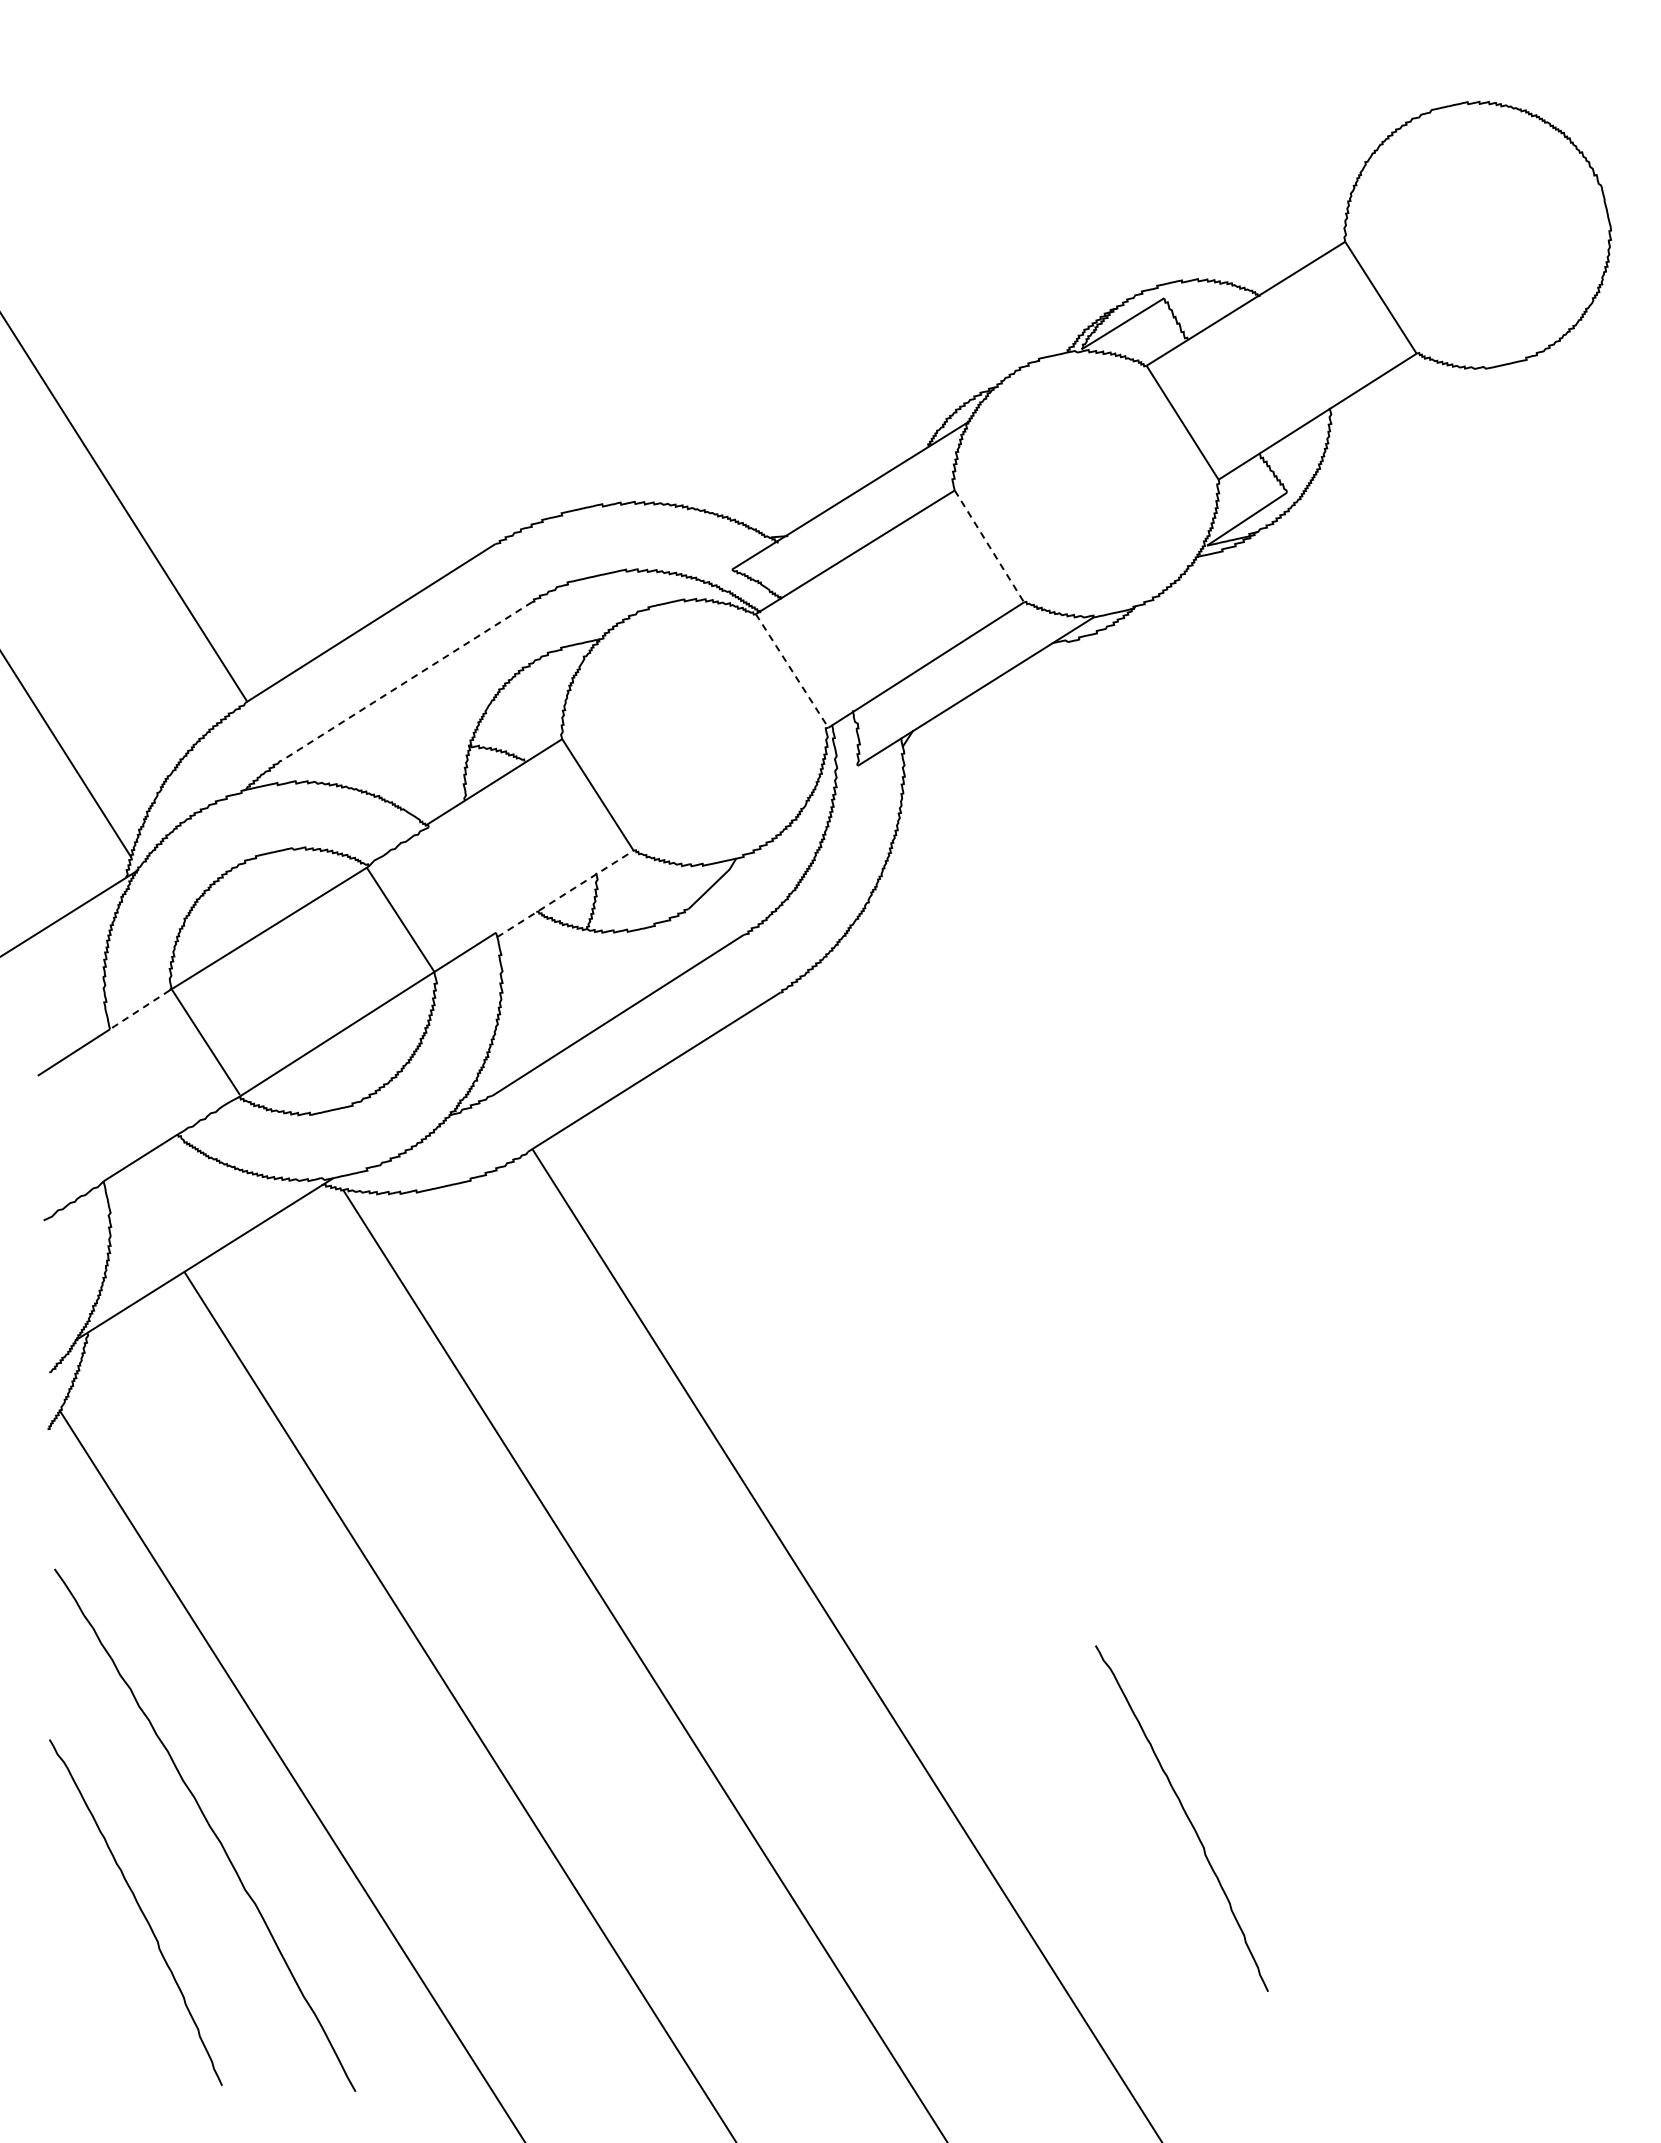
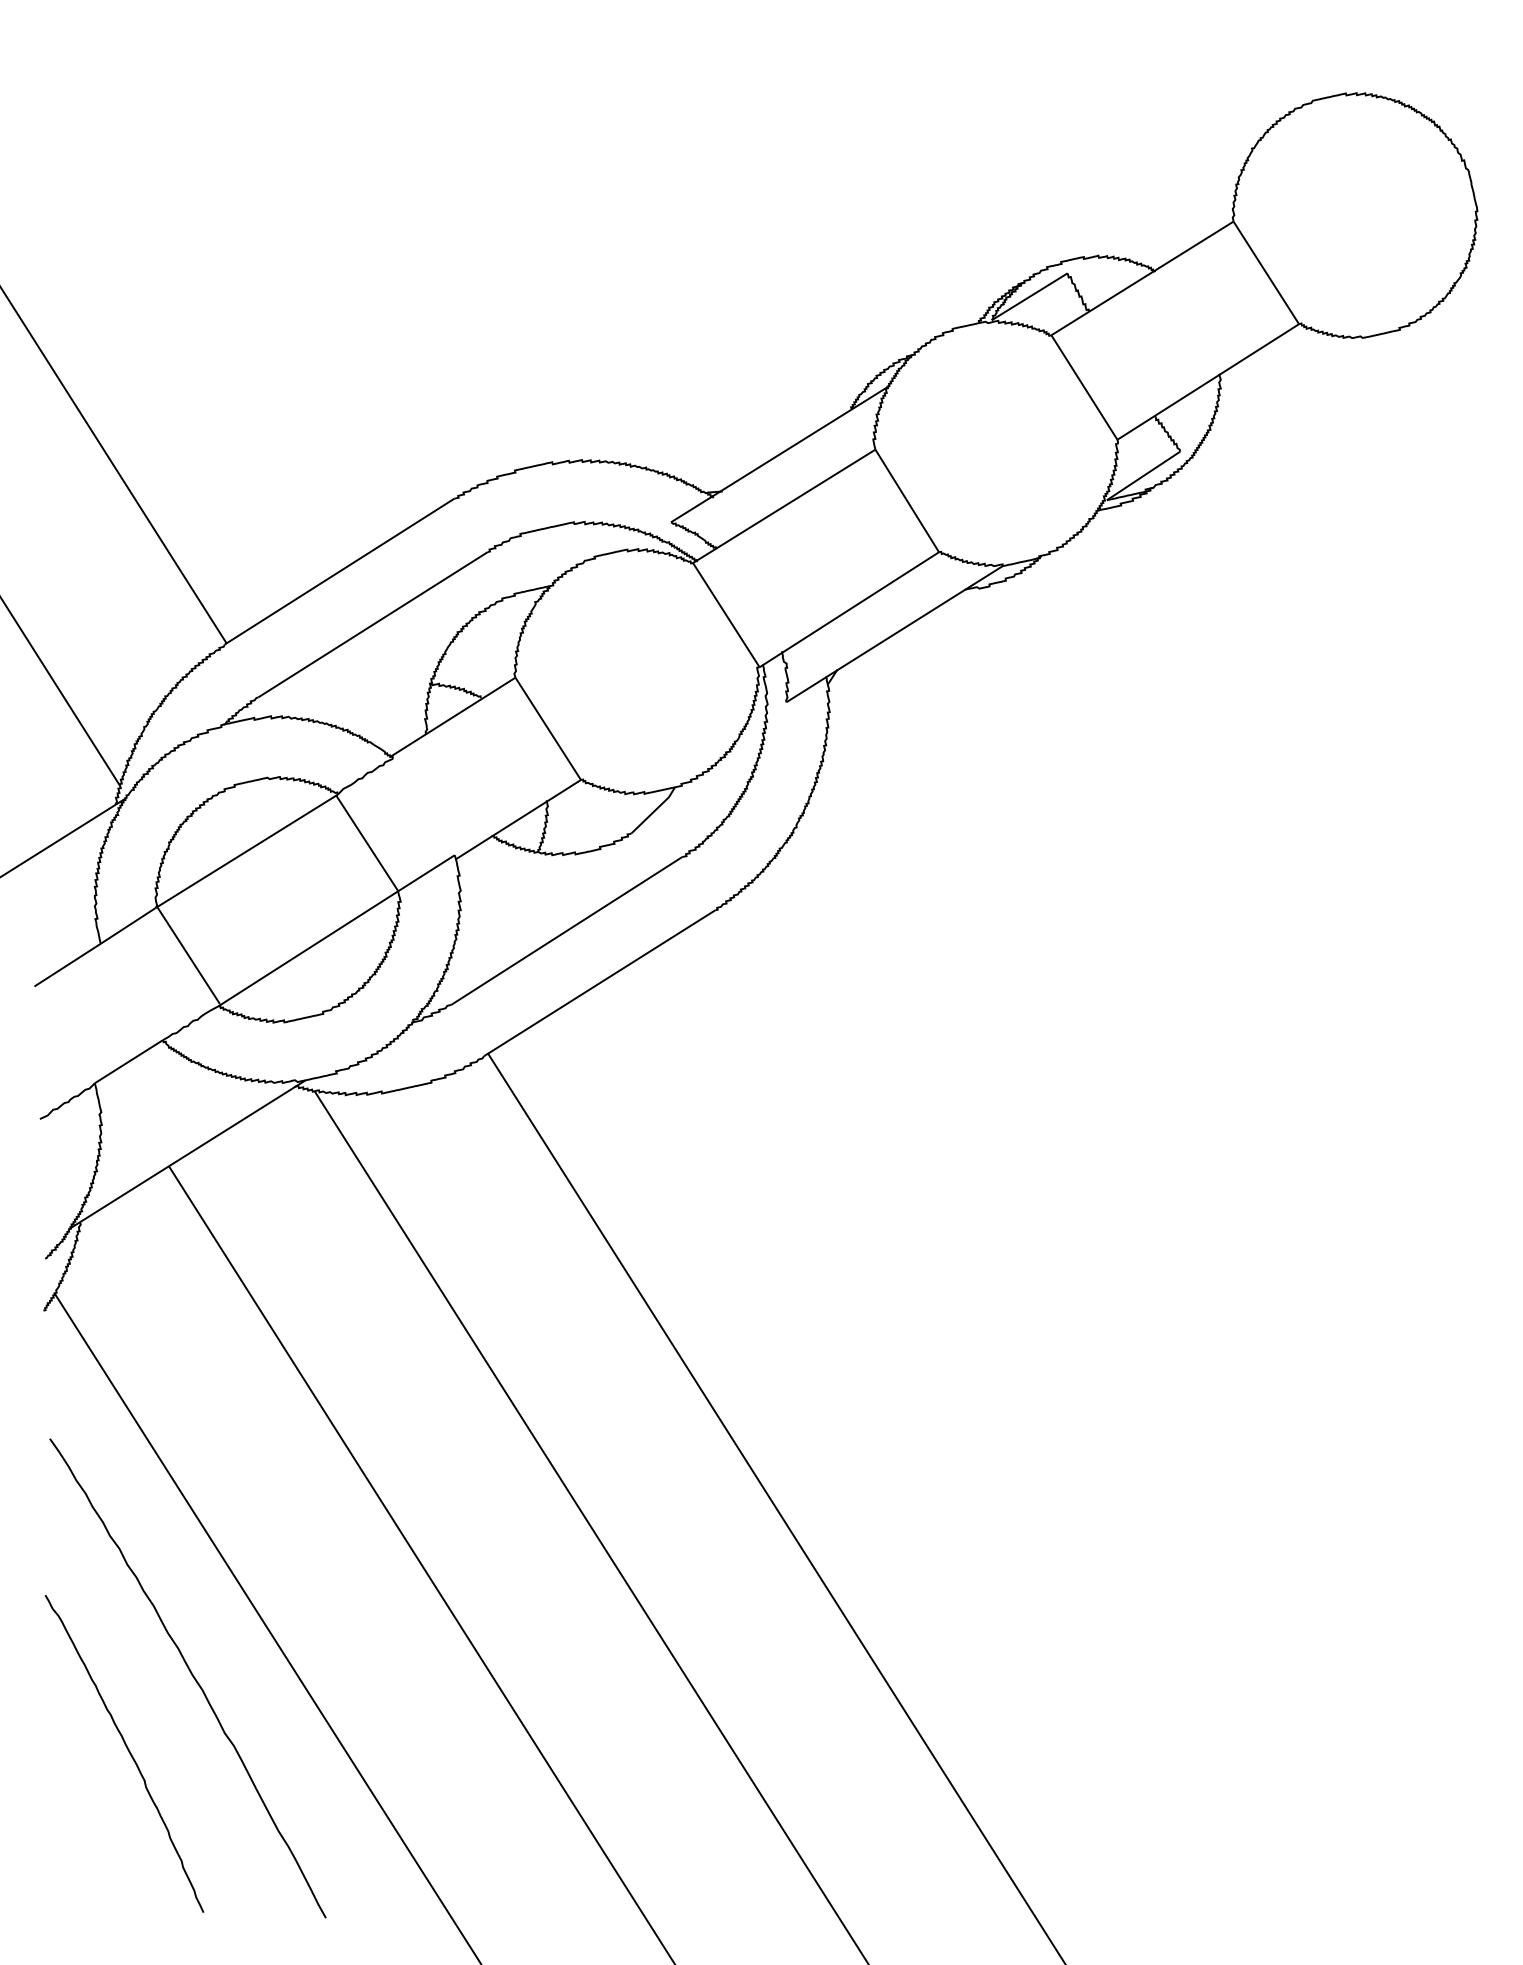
line: (989, 546) -> (907, 501), dashed -> solid
line: (792, 671) -> (726, 615), dashed -> solid
line: (406, 681) -> (372, 624), dashed -> solid
line: (565, 893) -> (518, 819), dashed -> solid
line: (139, 1009) -> (127, 925), dashed -> solid
curve: (1185, 1815) -> (1087, 1664), removed

